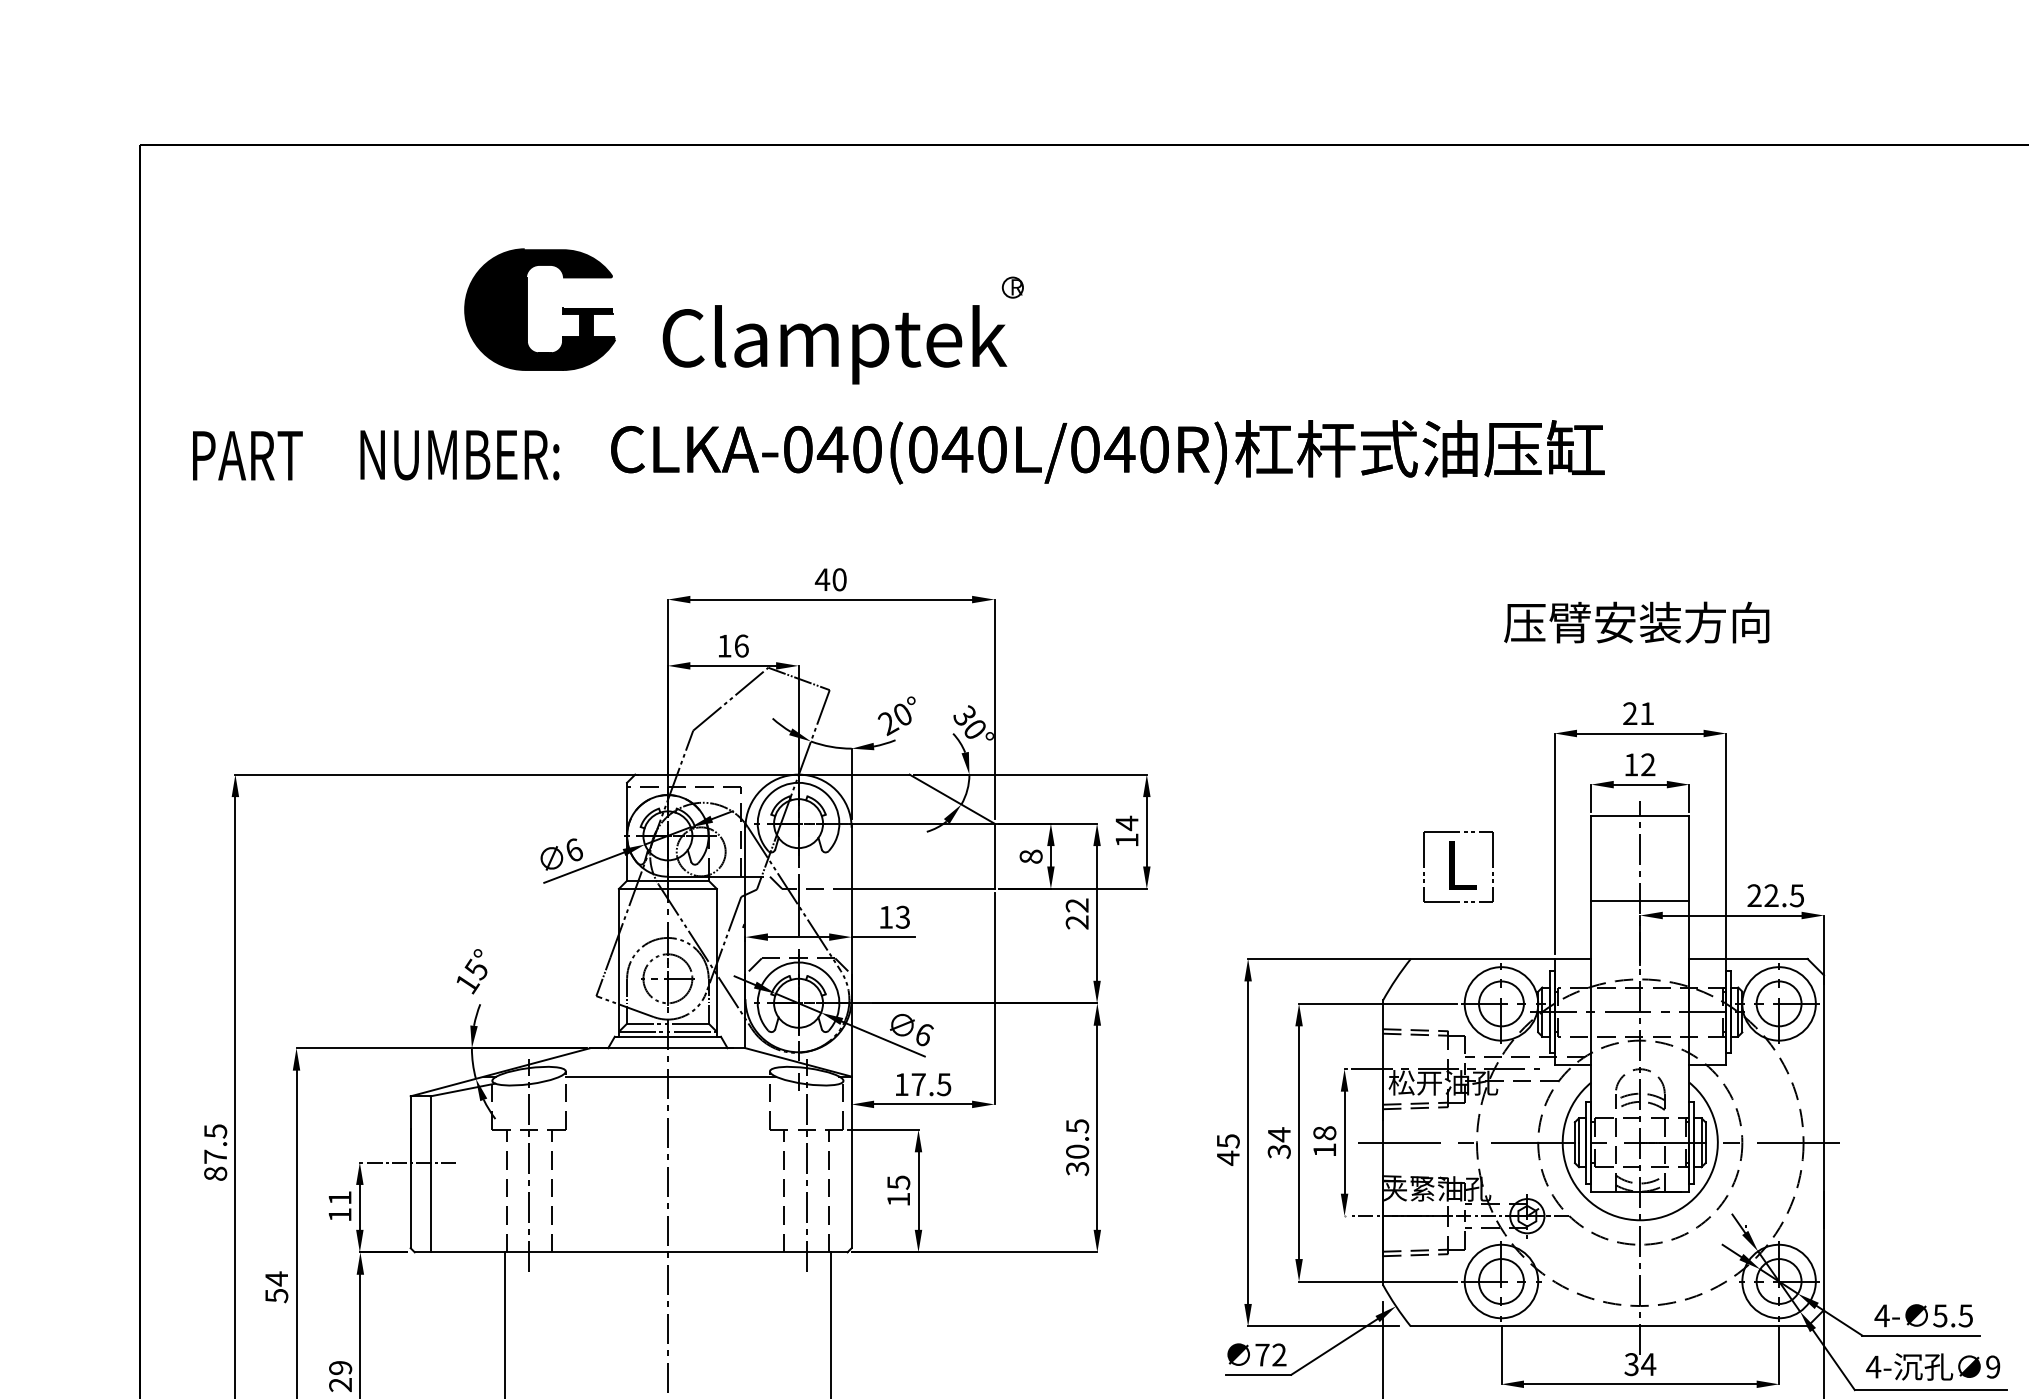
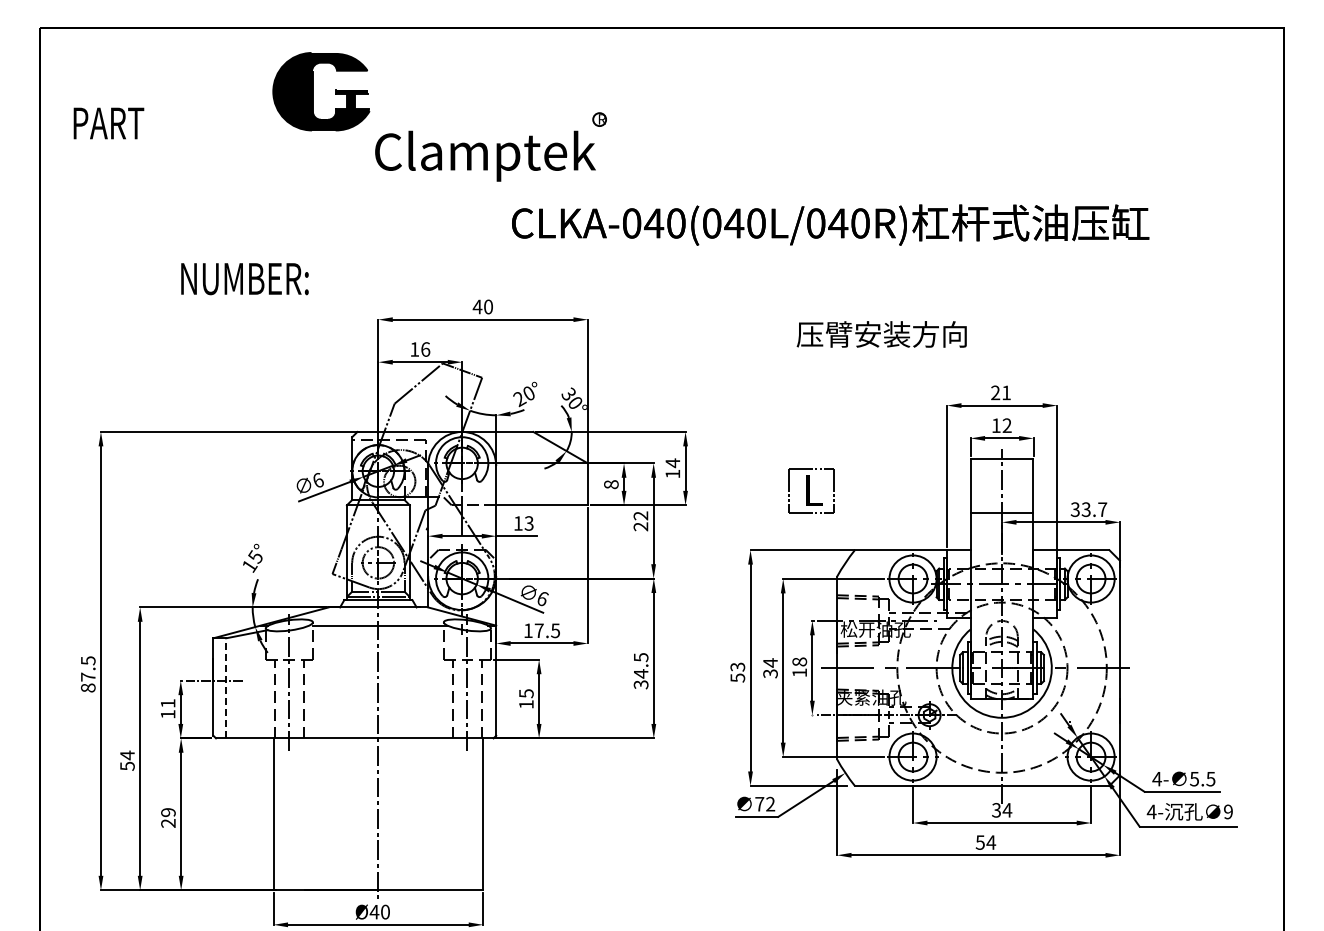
part: (527, 309) -> (313, 91), moved
text: (1107, 451) -> (830, 224), moved
text: (247, 455) -> (108, 123), moved
text: (459, 455) -> (244, 279), moved
text: (1636, 622) -> (881, 334), moved
part: (1458, 865) -> (811, 490), moved
text: (1775, 895) -> (1088, 509), 22.5 -> 33.7
text: (1227, 1149) -> (737, 672), 45 -> 53
text: (1076, 1151) -> (640, 673), 30.5 -> 34.5
line: (431, 1173) -> (226, 687), solid -> dashed

